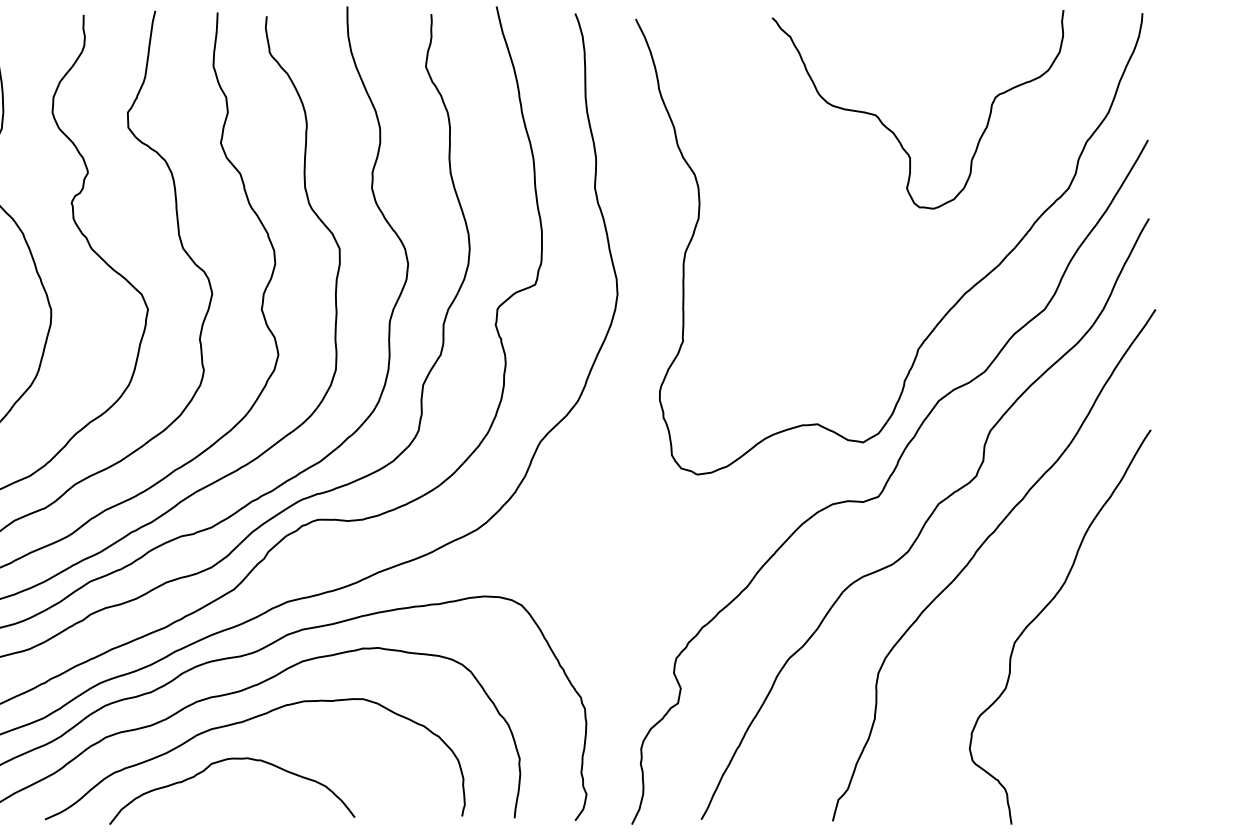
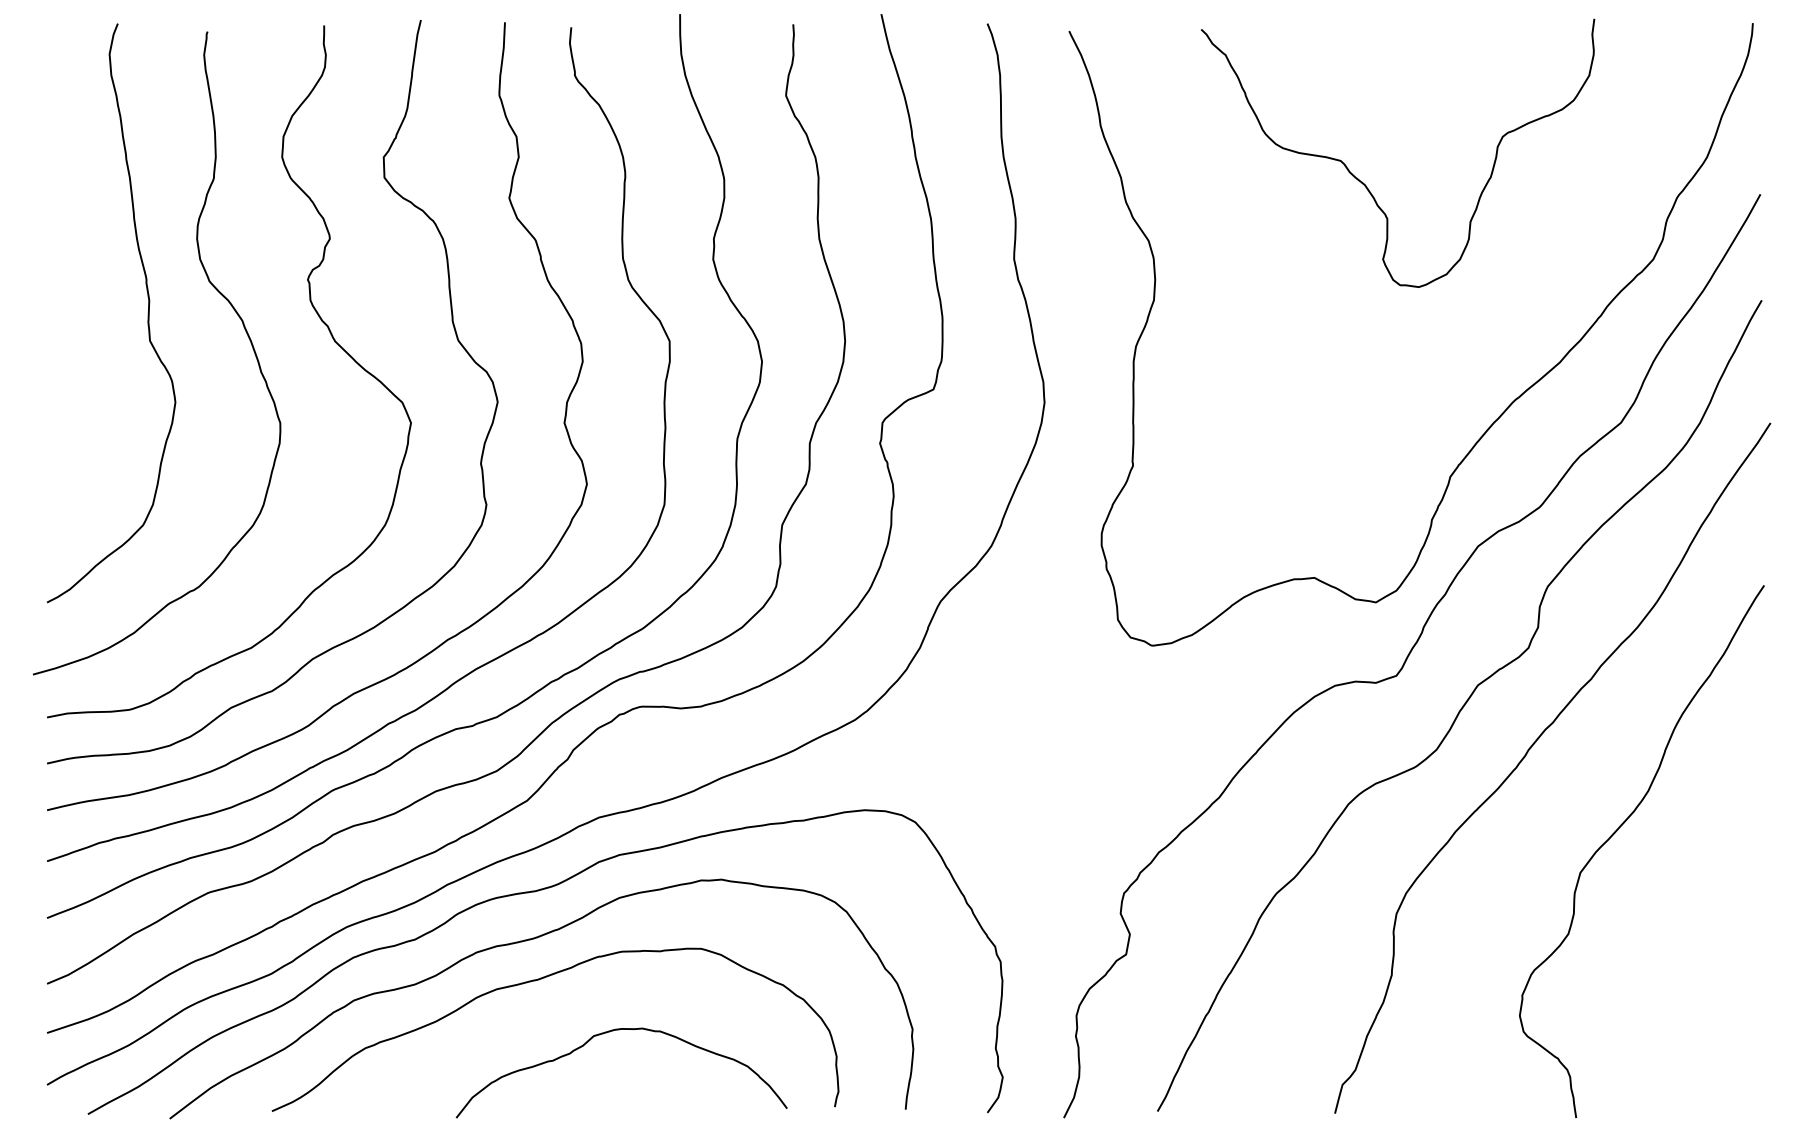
curve: (893, 132) -> (1365, 184), moved
curve: (223, 761) -> (609, 1032), moved

